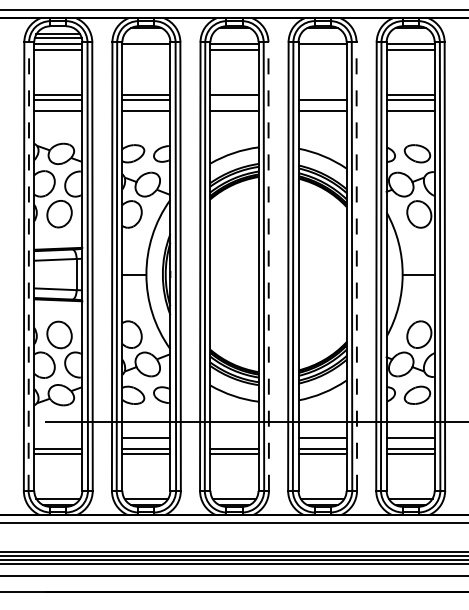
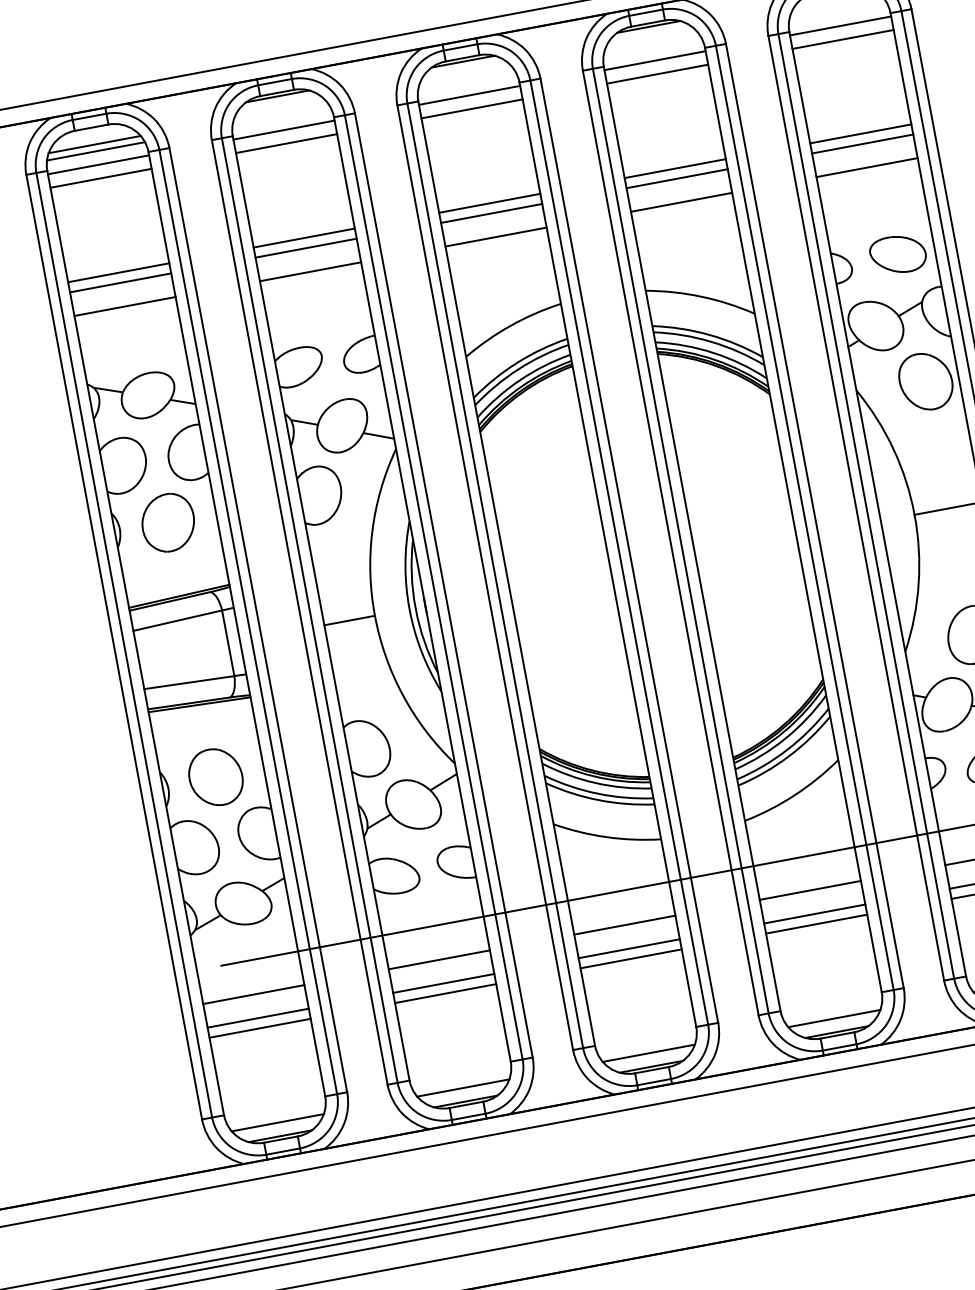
line: (146, 50) -> (286, 143), added
line: (322, 50) -> (657, 74), added
line: (322, 95) -> (675, 169), added
line: (234, 99) -> (491, 212), added
line: (28, 266) -> (123, 645), dashed -> solid
line: (268, 266) -> (628, 550), dashed -> solid
line: (356, 266) -> (814, 516), dashed -> solid
line: (58, 437) -> (254, 993), added
line: (234, 437) -> (624, 924), added

